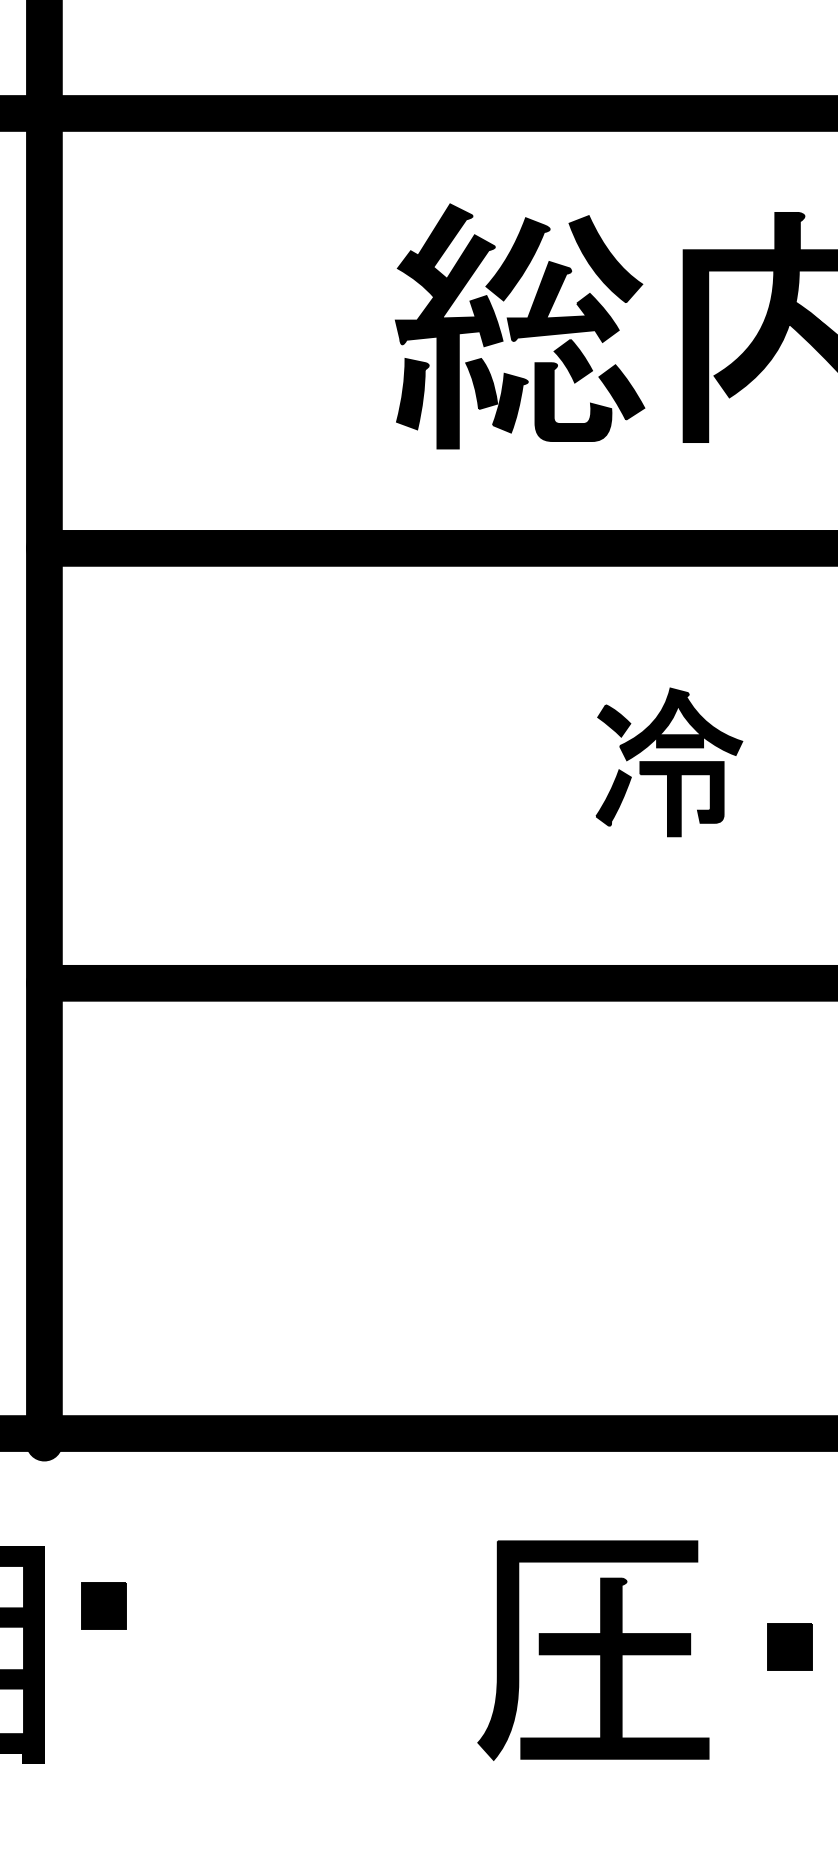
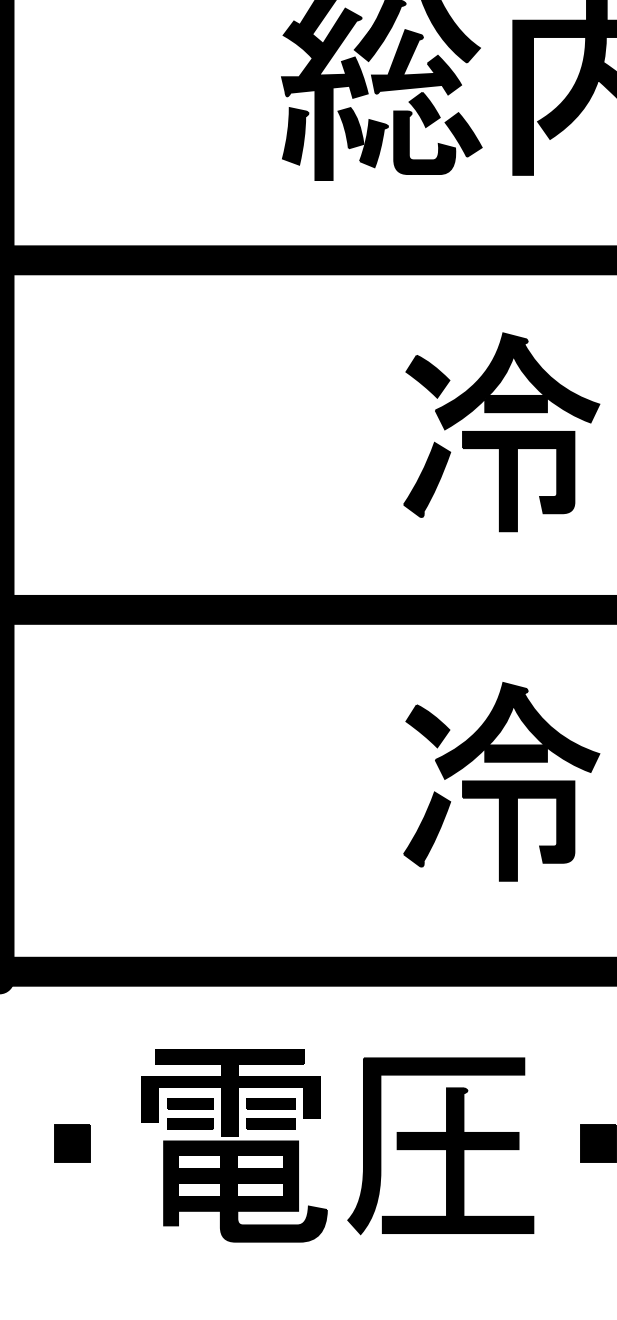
part: (669, 762) -> (501, 432), size x1.67
part: (669, 1197) -> (501, 782), added
part: (103, 1605) -> (71, 1142), moved
part: (336, 1650) -> (234, 1146), added

